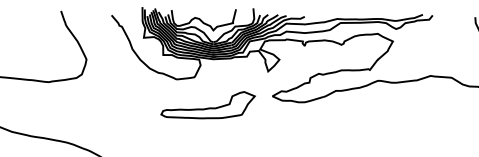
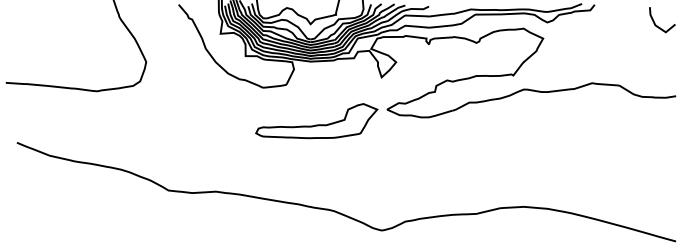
part: (207, 105) -> (316, 121), moved

